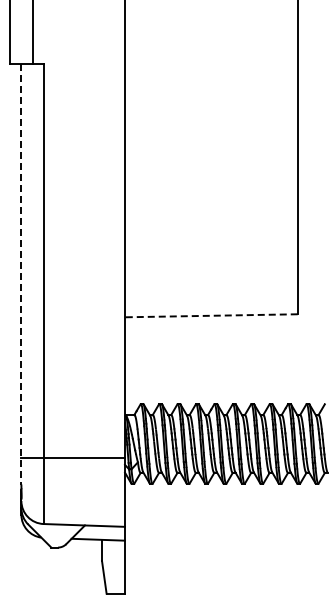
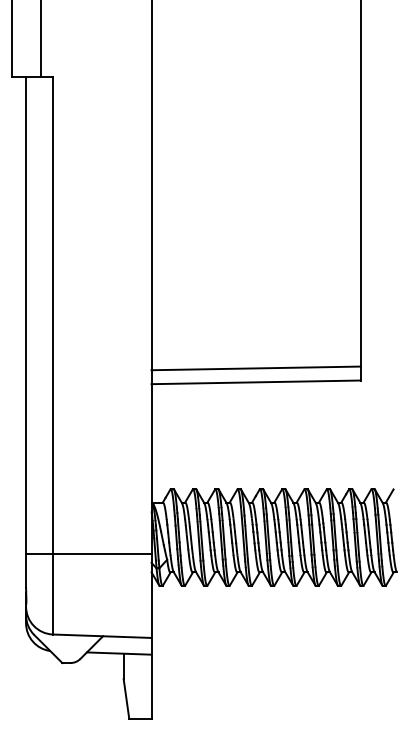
line: (21, 274) -> (26, 332), dashed -> solid
line: (211, 303) -> (256, 367), added
line: (210, 315) -> (255, 382), dashed -> solid

